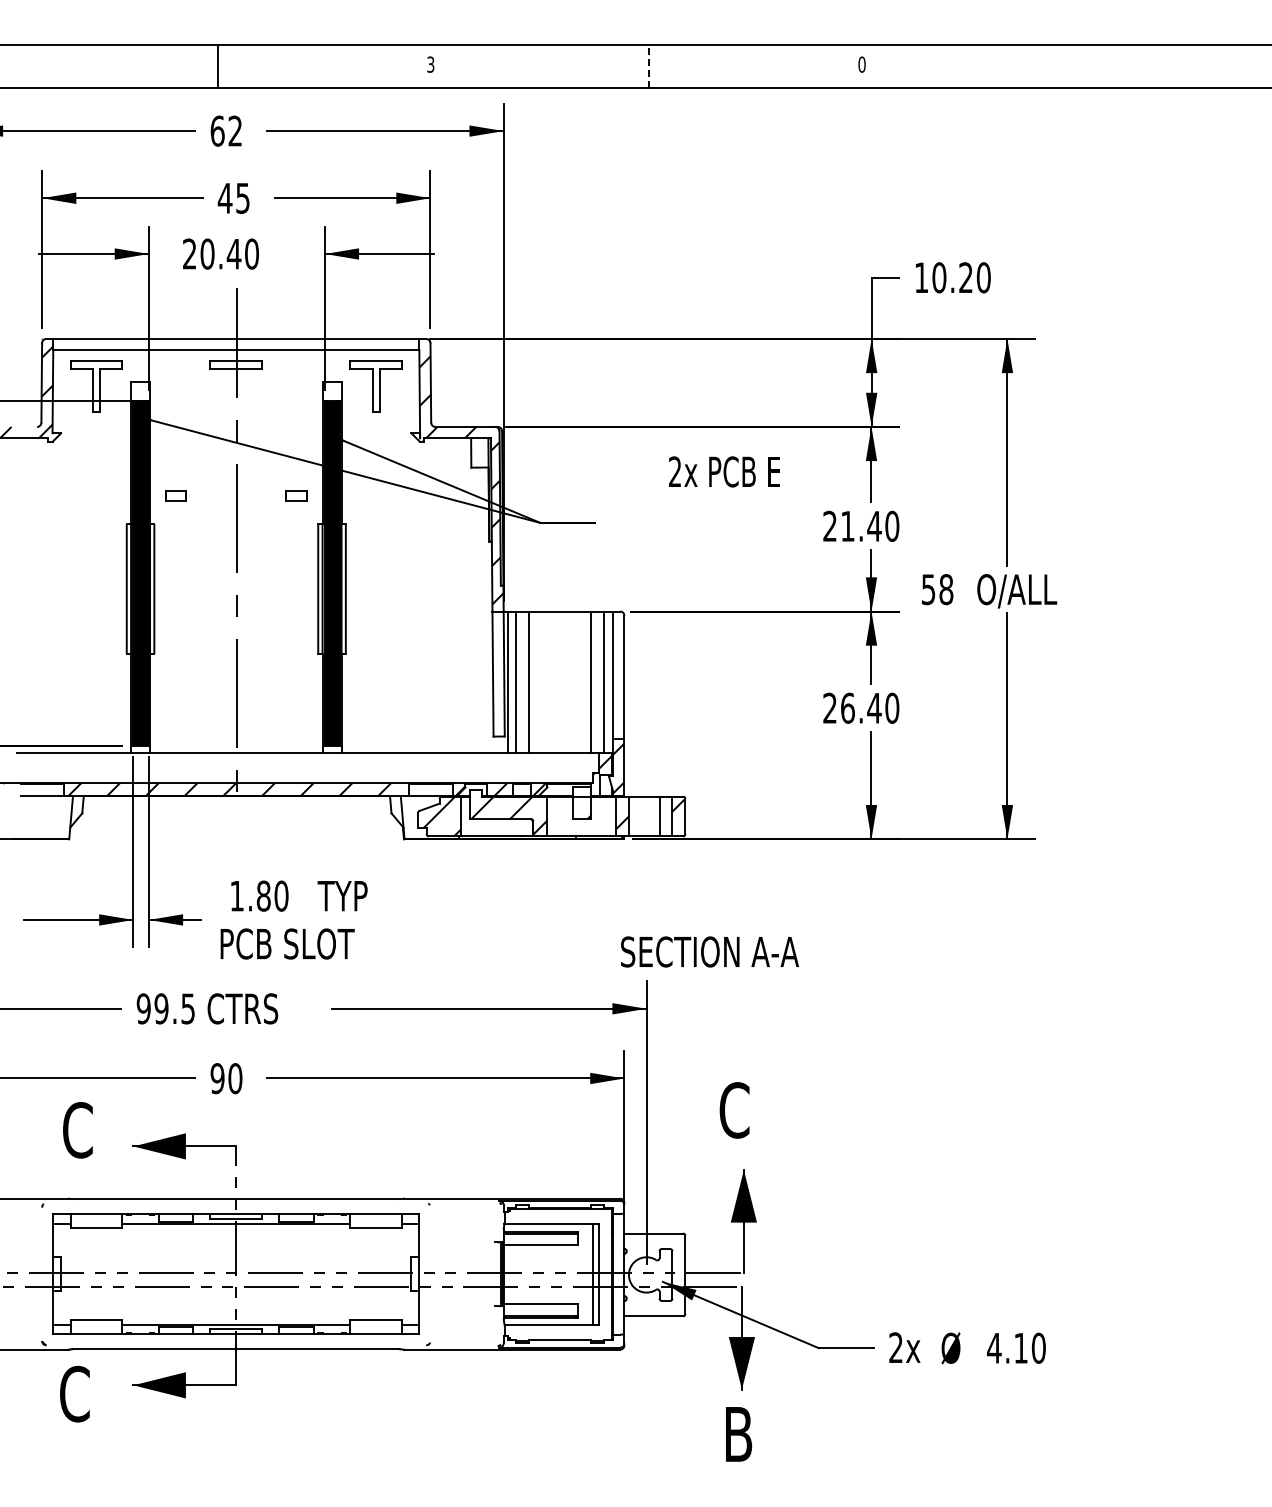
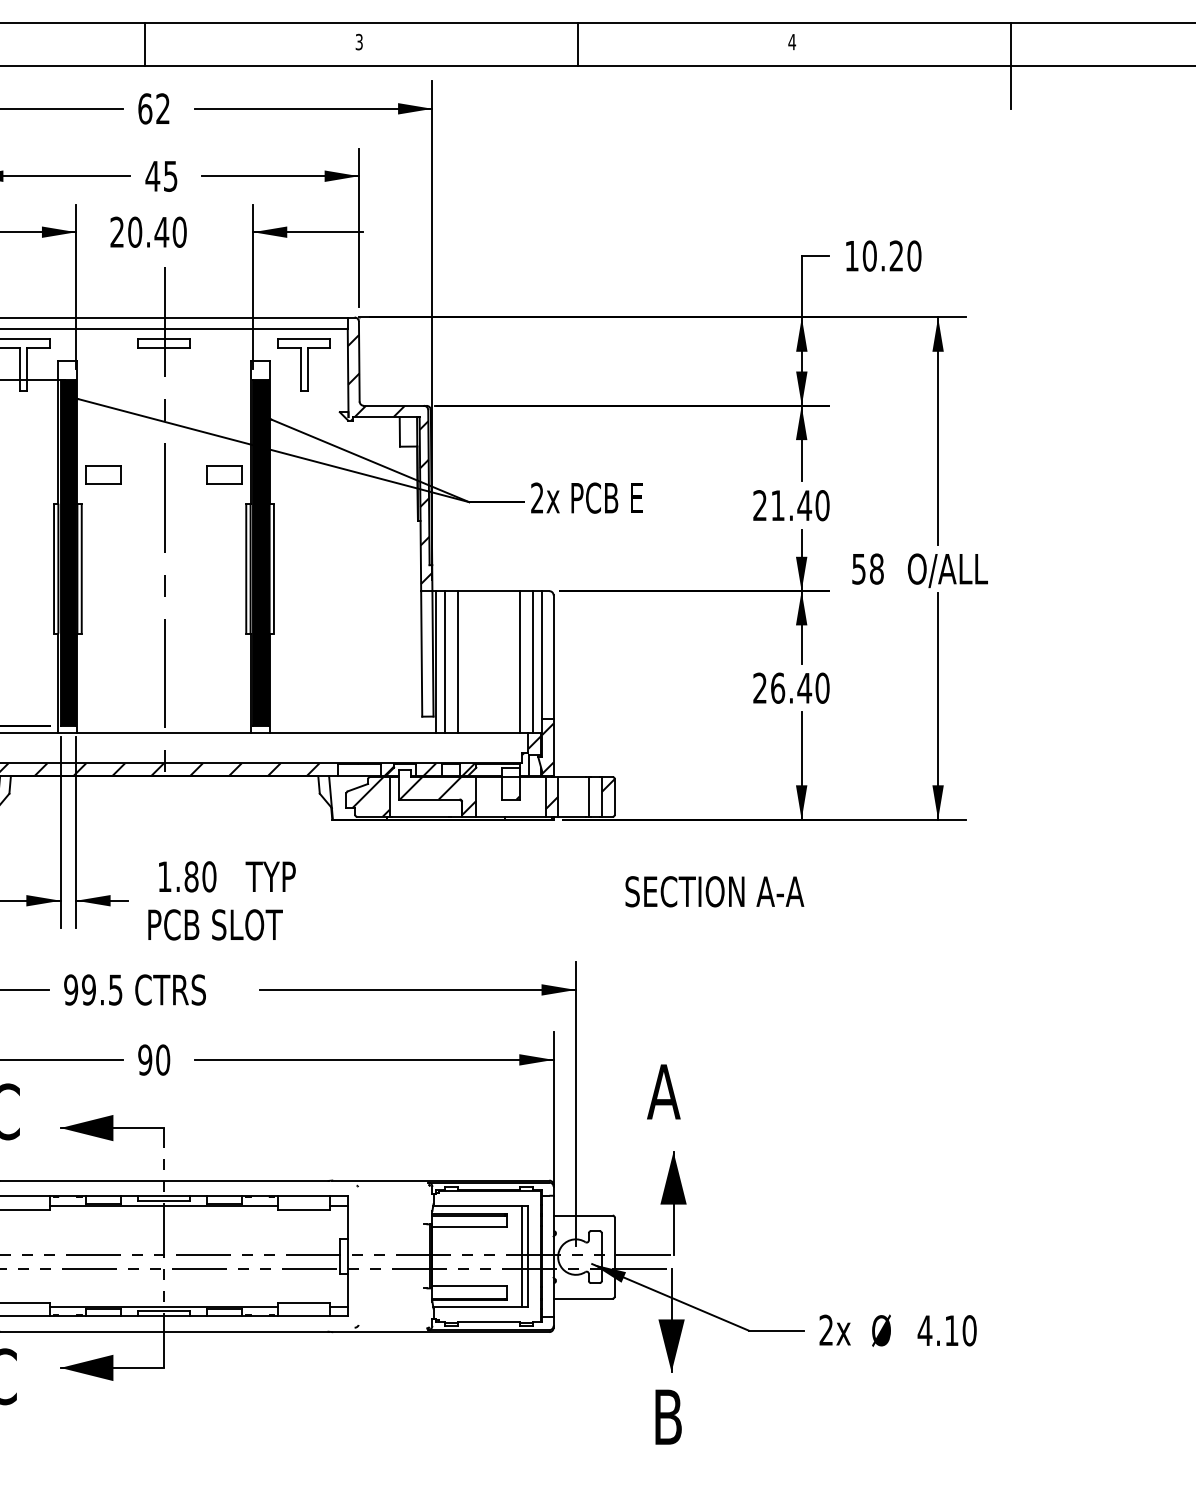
text: (861, 64) -> (791, 41), 0 -> 4
line: (648, 66) -> (577, 43), dashed -> solid
line: (1080, 88) -> (1011, 66), added
text: (724, 471) -> (586, 497), moved
part: (175, 495) -> (102, 474), size x1.67
part: (296, 495) -> (224, 474), size x1.67
text: (709, 951) -> (714, 891), moved
text: (733, 1110) -> (663, 1092), C -> A

